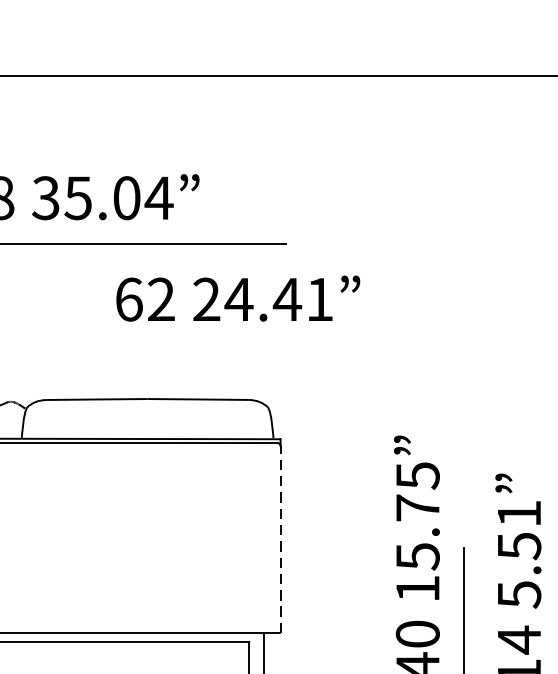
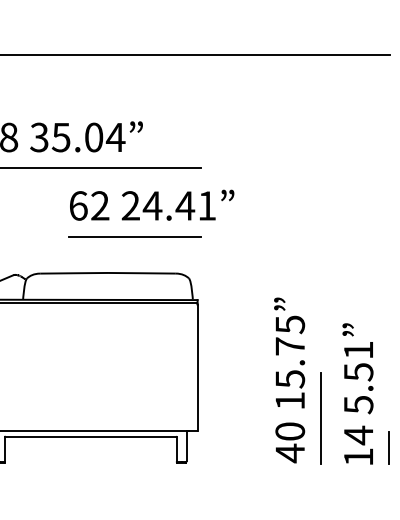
text: (238, 297) -> (152, 204), moved
line: (186, 344) -> (134, 236), added
line: (280, 539) -> (197, 367), dashed -> solid

